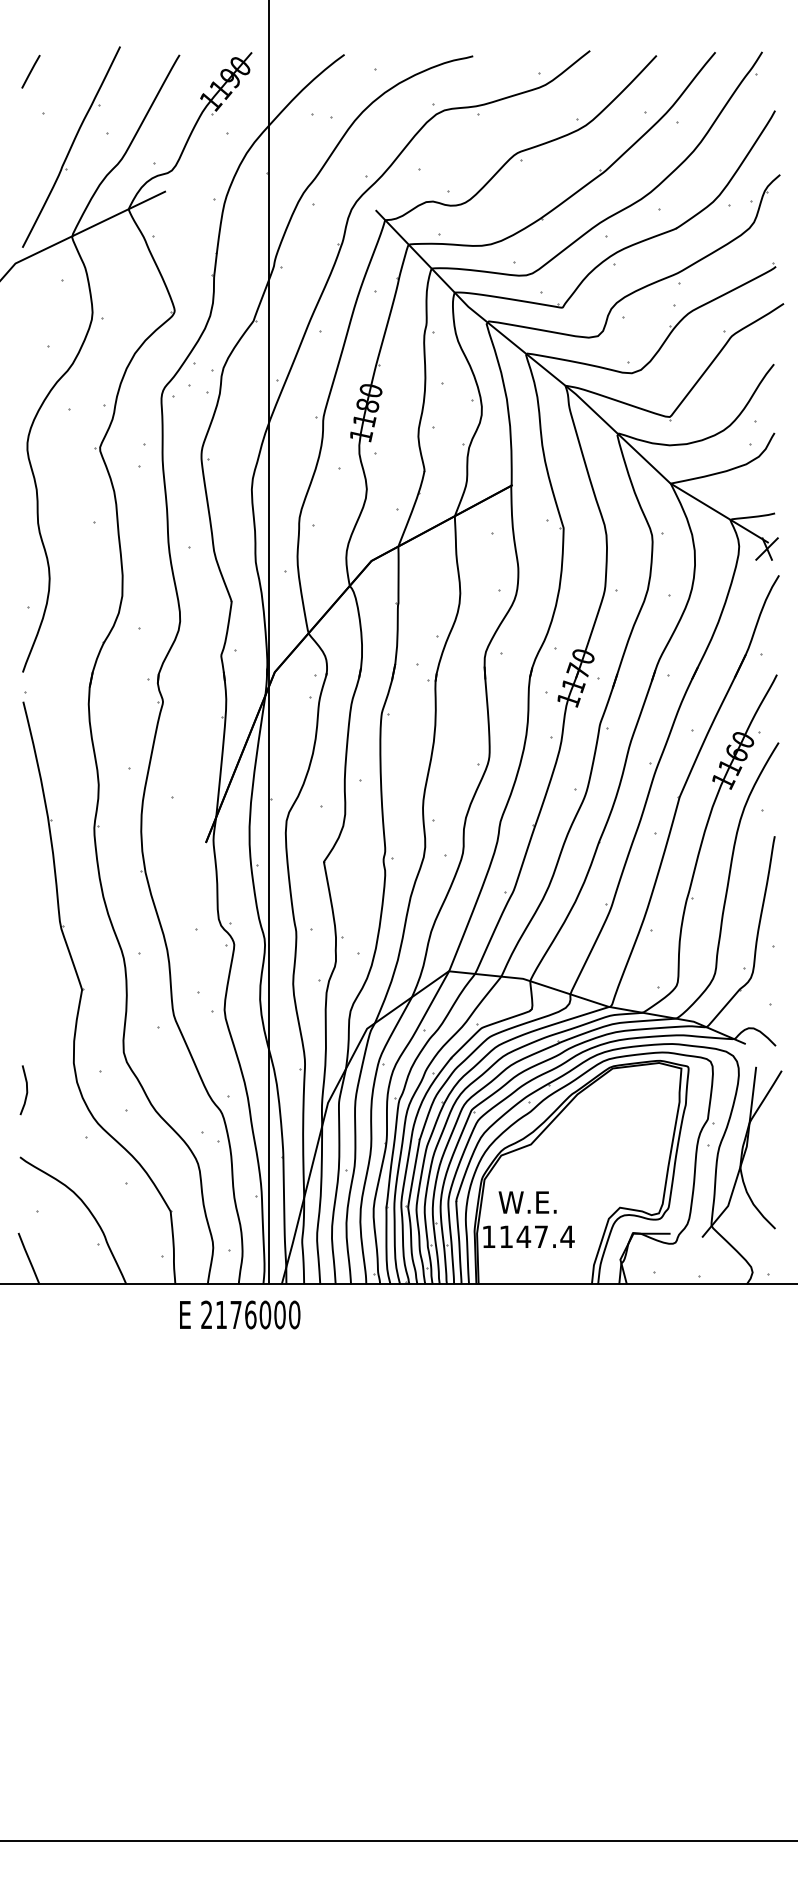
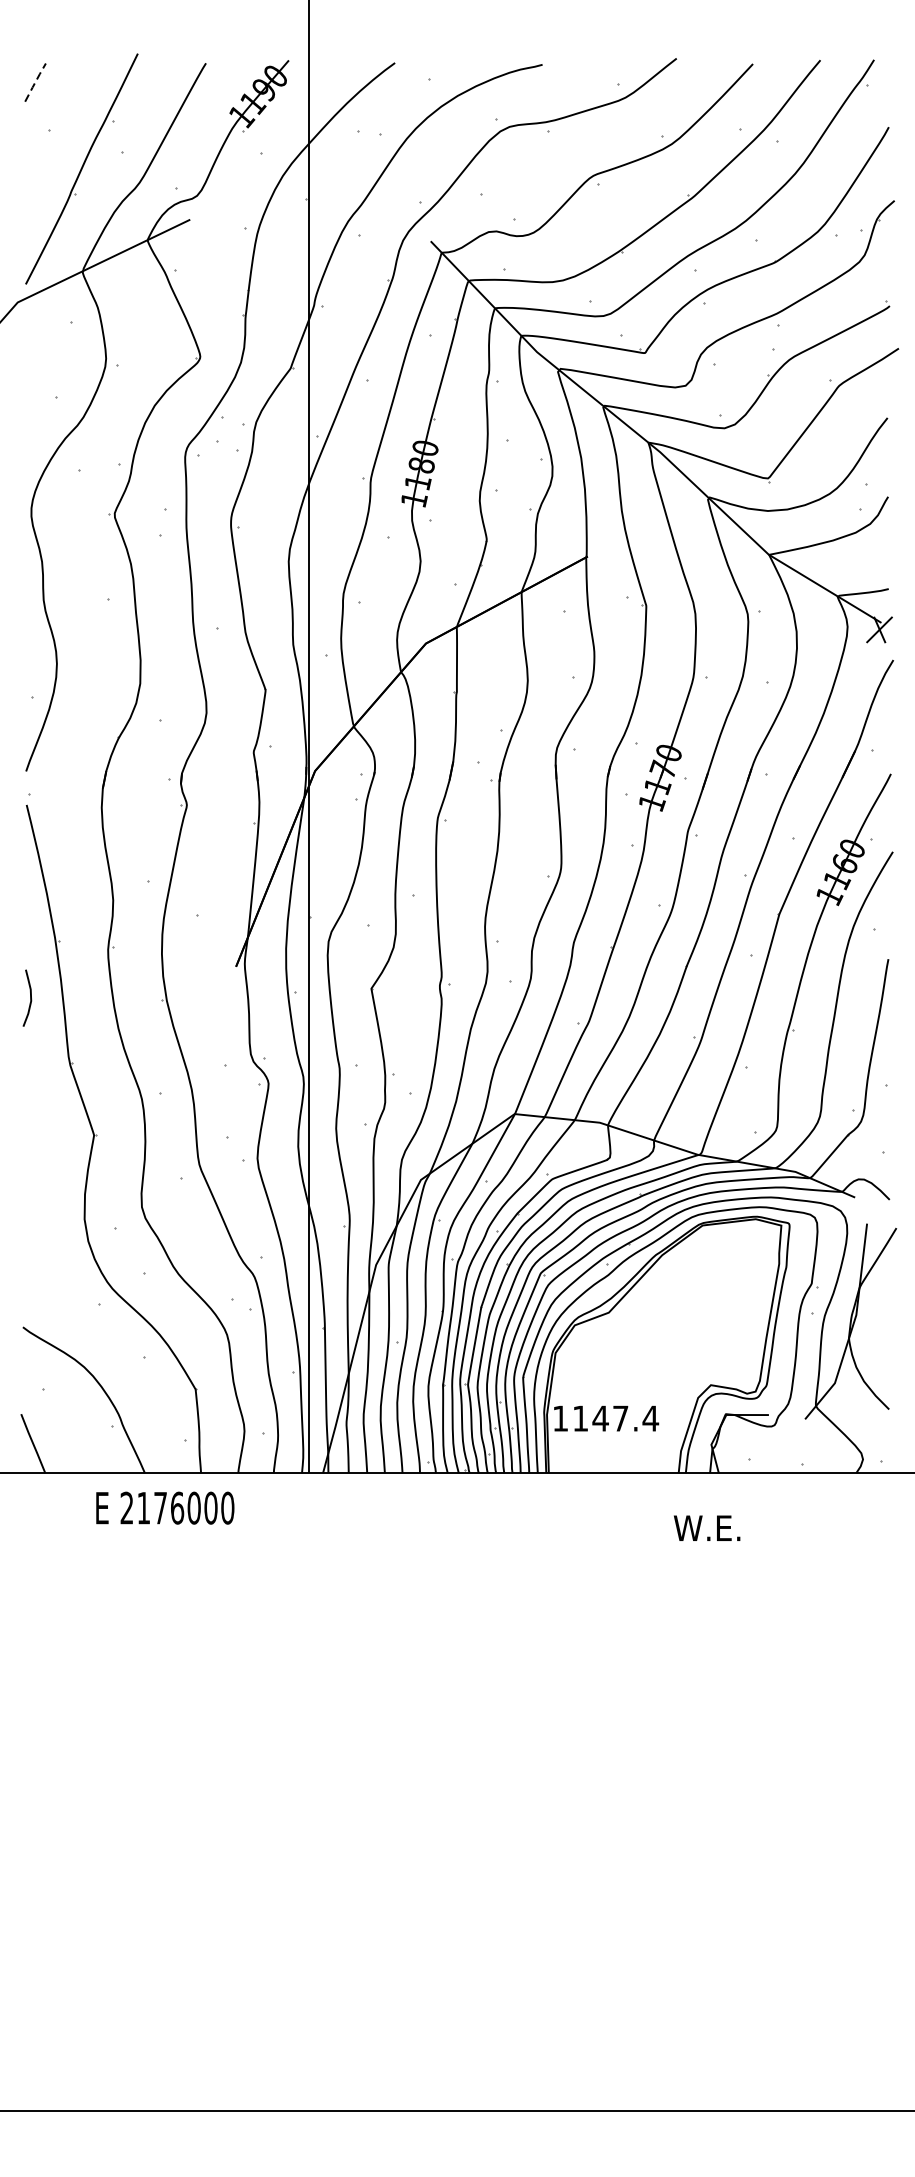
line: (30, 71) -> (34, 82), solid -> dashed
curve: (26, 1090) -> (30, 998), moved
text: (527, 1202) -> (706, 1528), moved
text: (240, 1314) -> (165, 1507), moved

